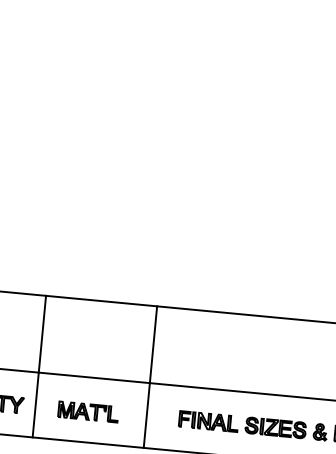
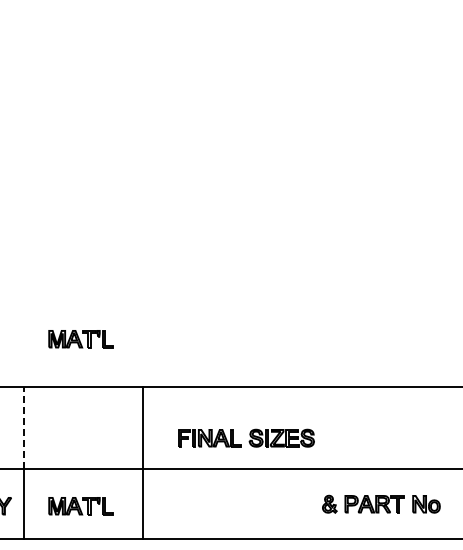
part: (102, 256) -> (80, 339), added
line: (42, 333) -> (24, 427), solid -> dashed
part: (242, 424) -> (246, 437), moved

